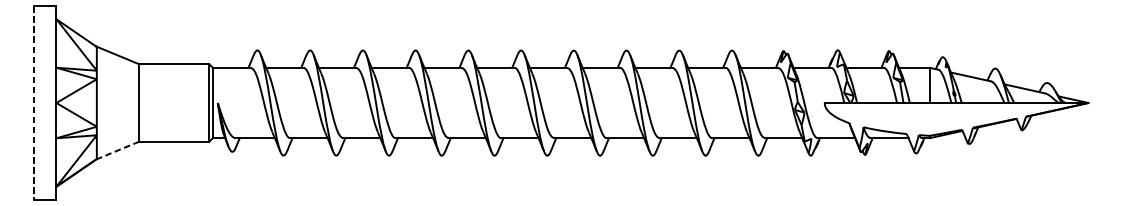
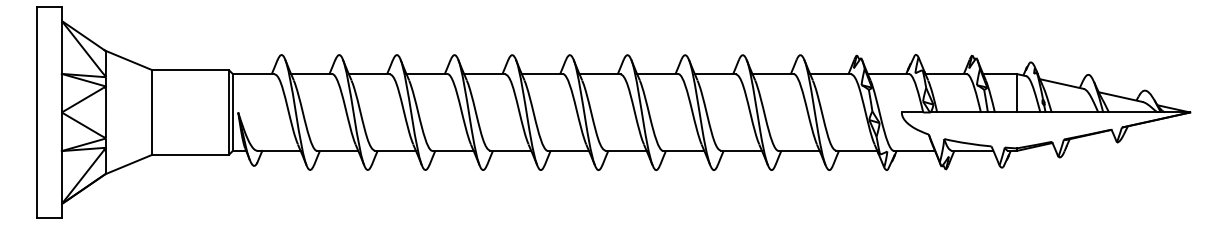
line: (33, 103) -> (36, 112), dashed -> solid
line: (117, 150) -> (128, 164), dashed -> solid

